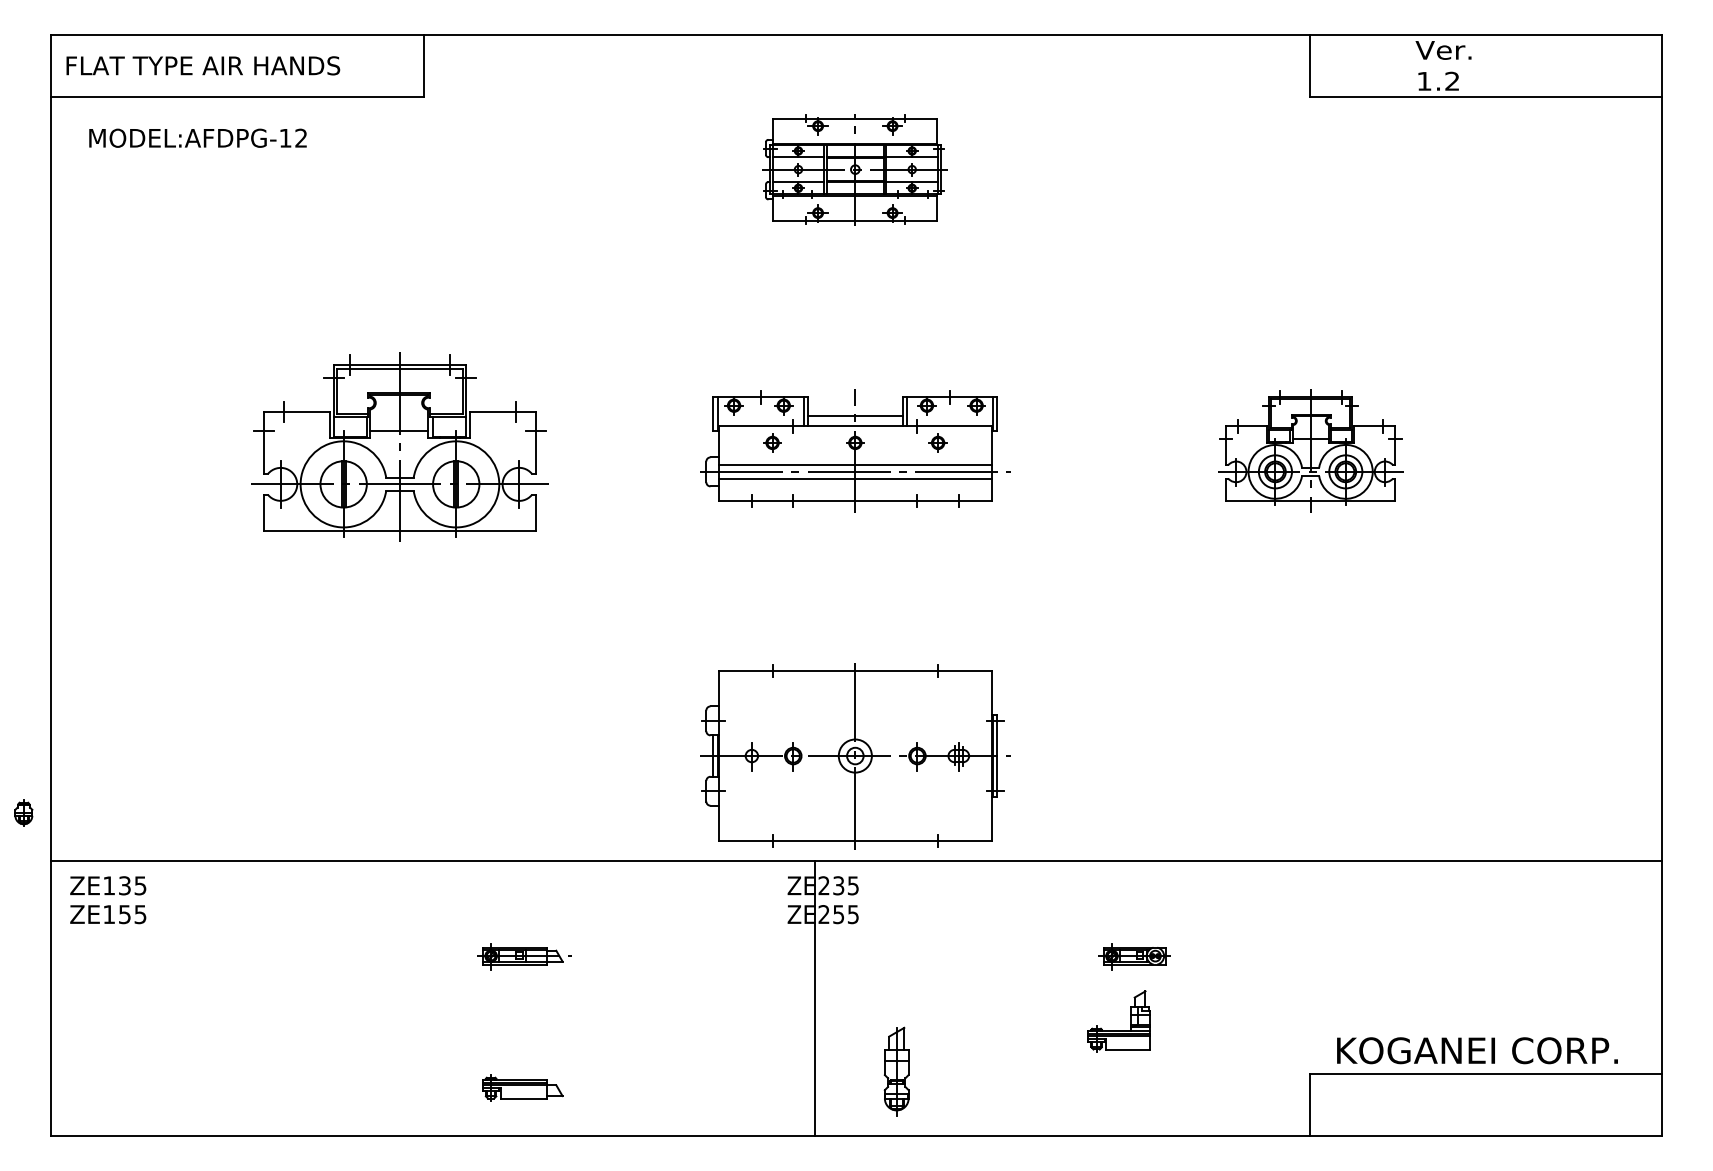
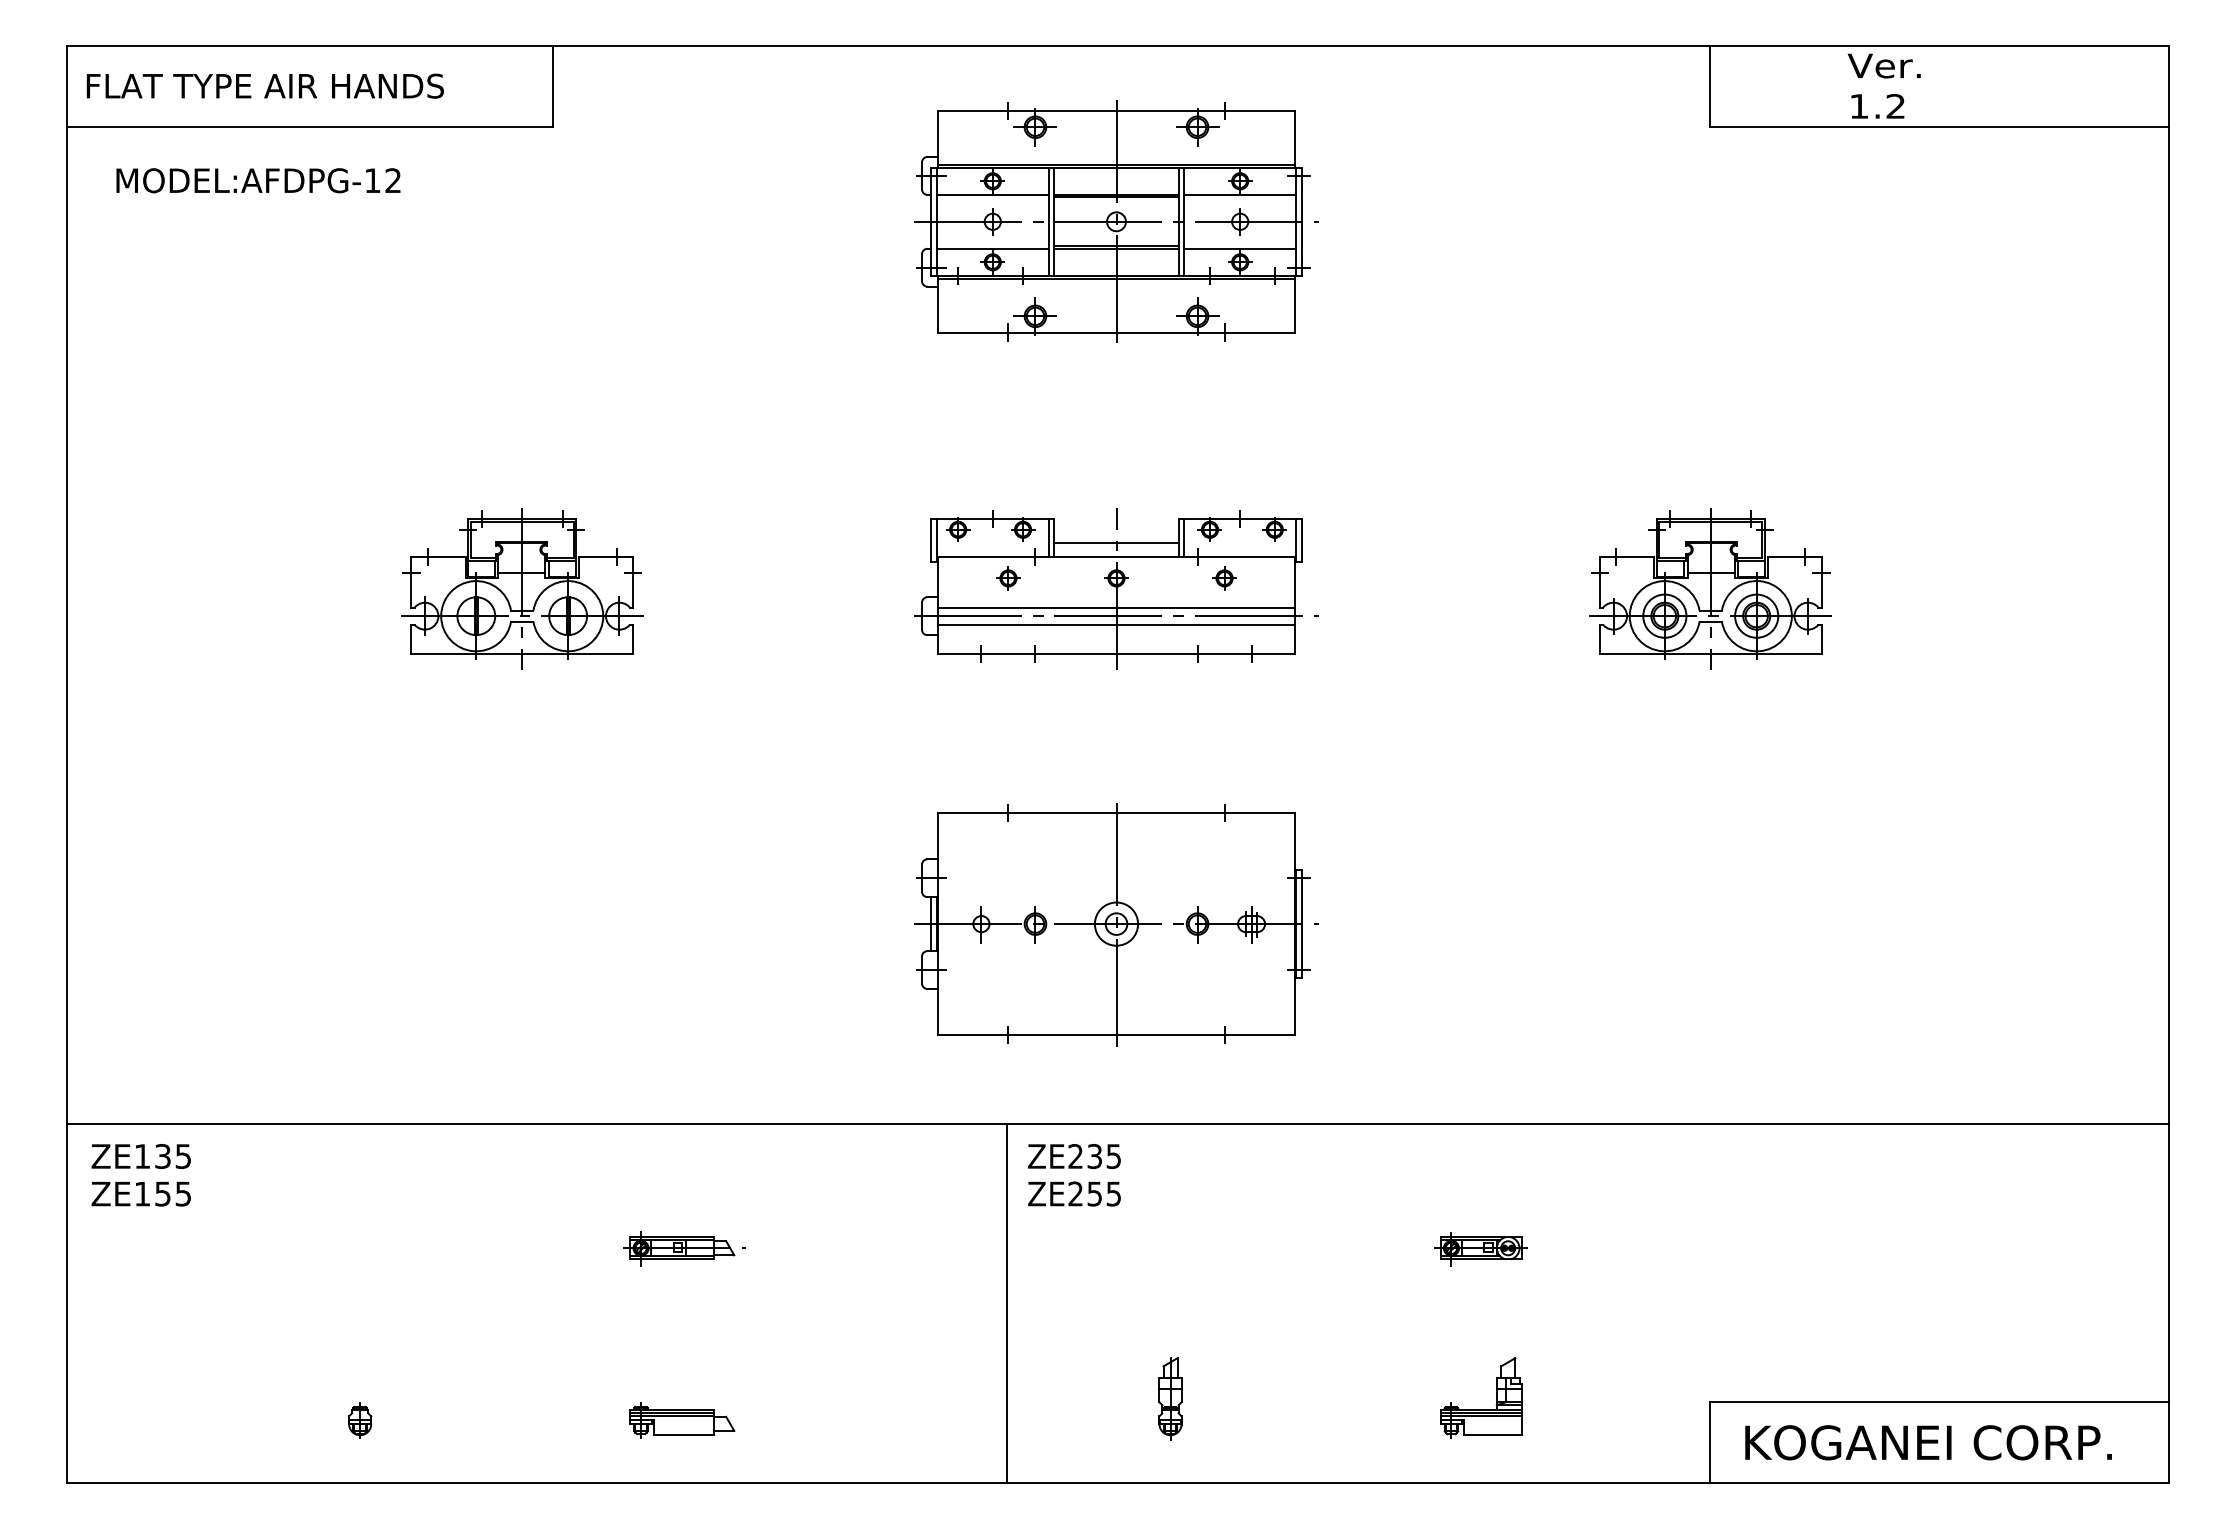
part: (855, 169) -> (1116, 221), size x1.67
part: (400, 450) -> (522, 588), size x0.62
part: (855, 756) -> (1116, 924), moved
part: (24, 813) -> (360, 1420), moved
line: (814, 997) -> (1007, 1302), moved
part: (1119, 1030) -> (1481, 1409), moved
text: (1477, 1050) -> (1928, 1442), moved
part: (896, 1071) -> (1170, 1398), size x0.71

